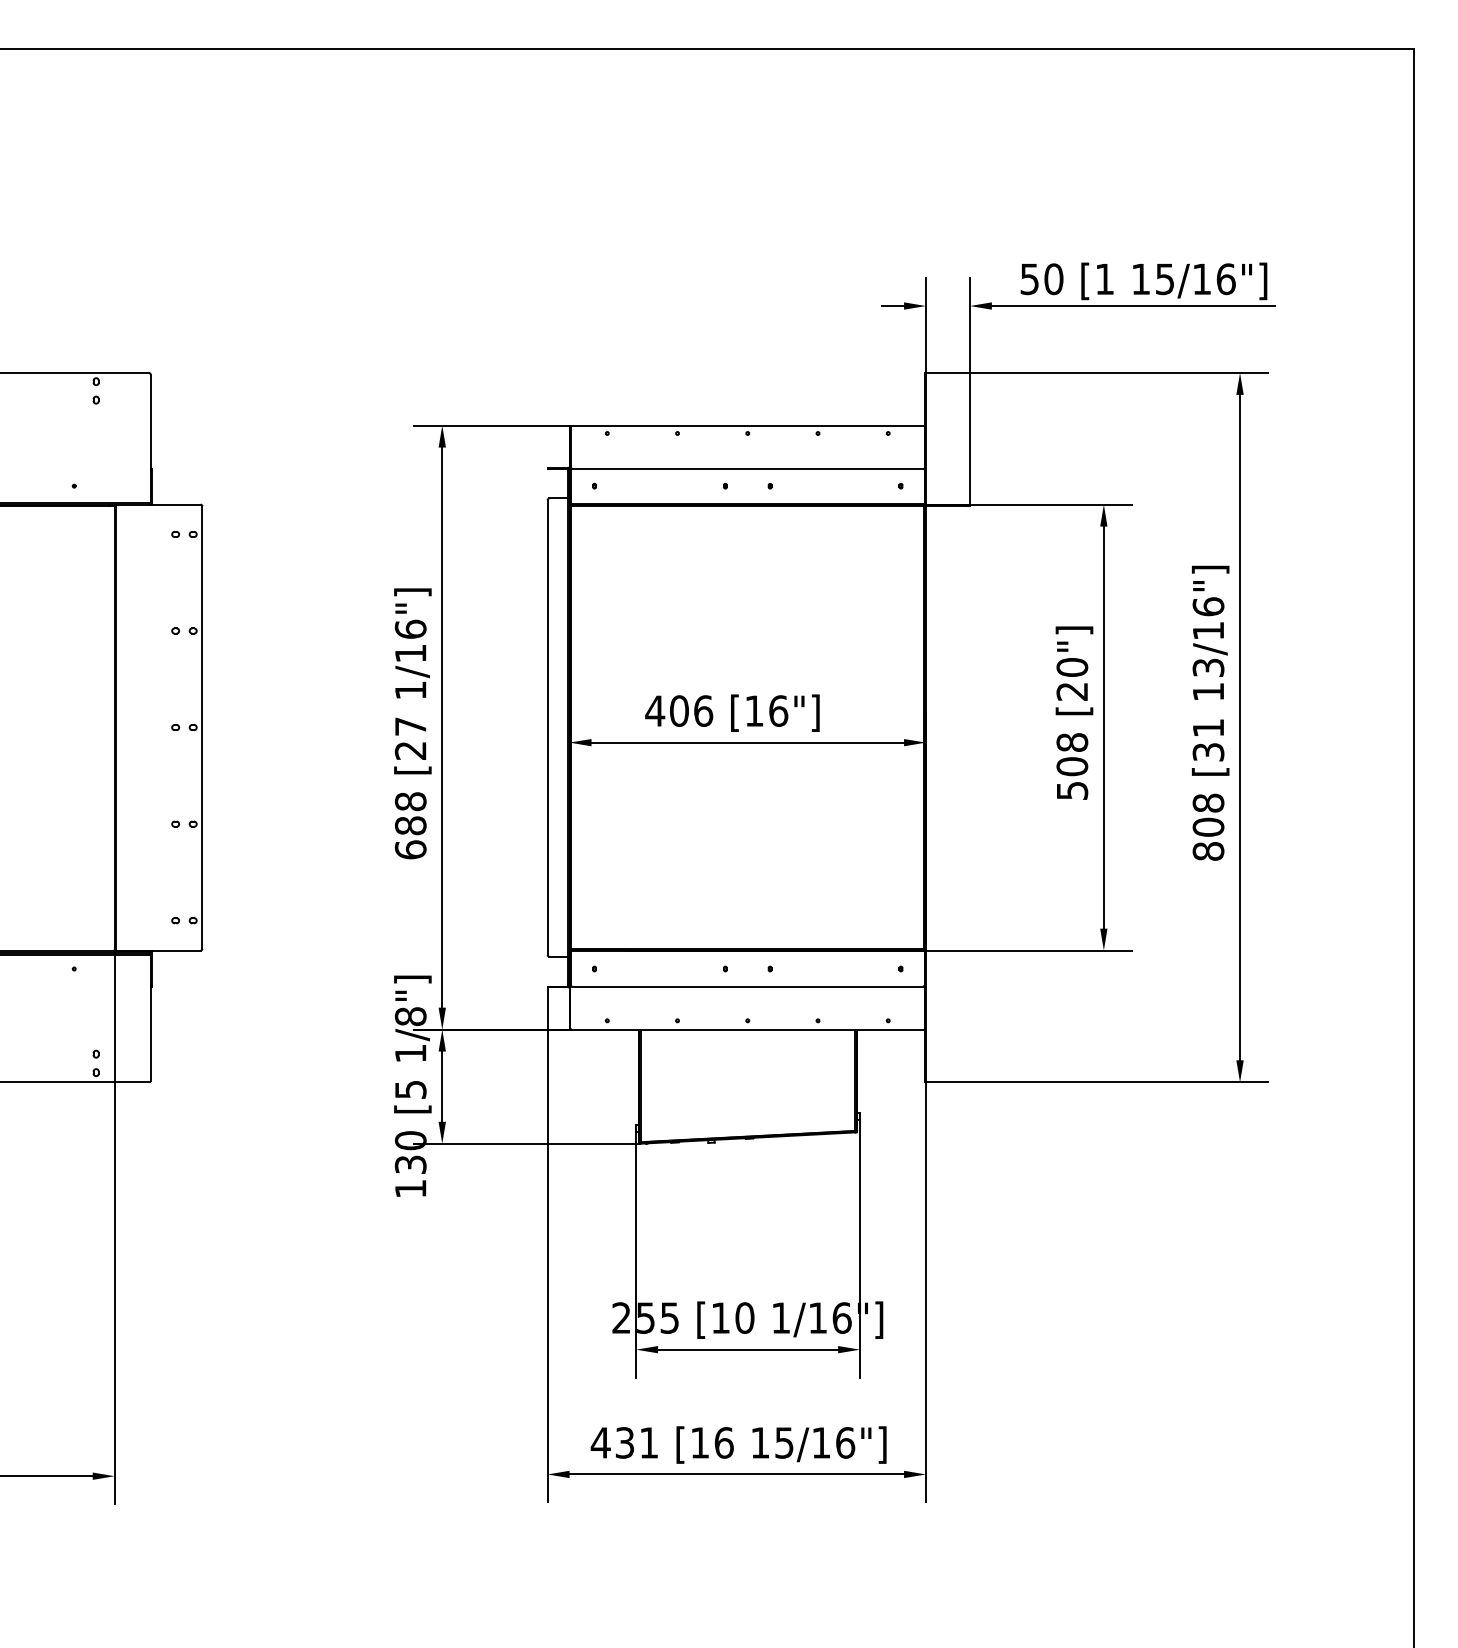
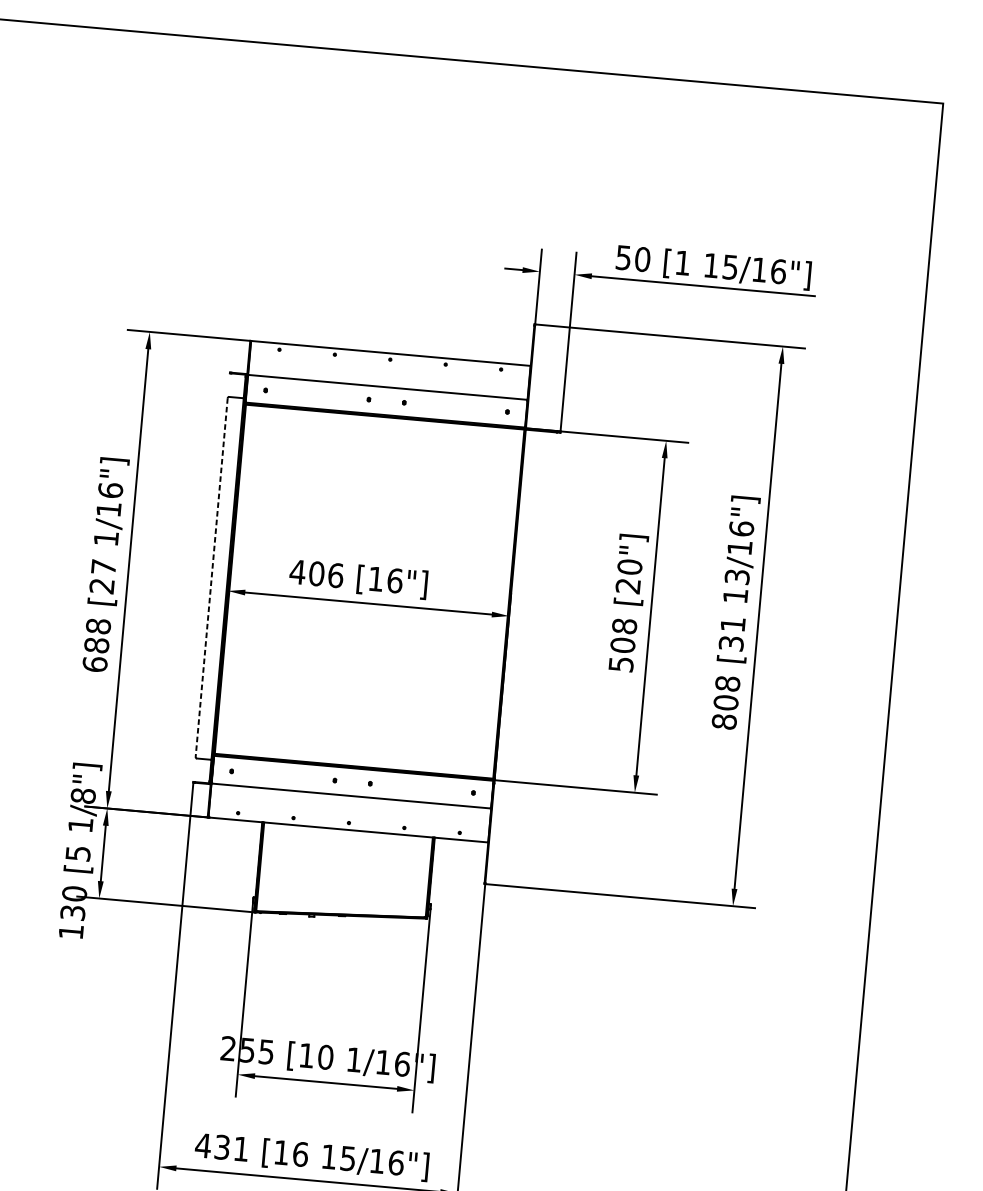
line: (547, 728) -> (211, 578), solid -> dashed

